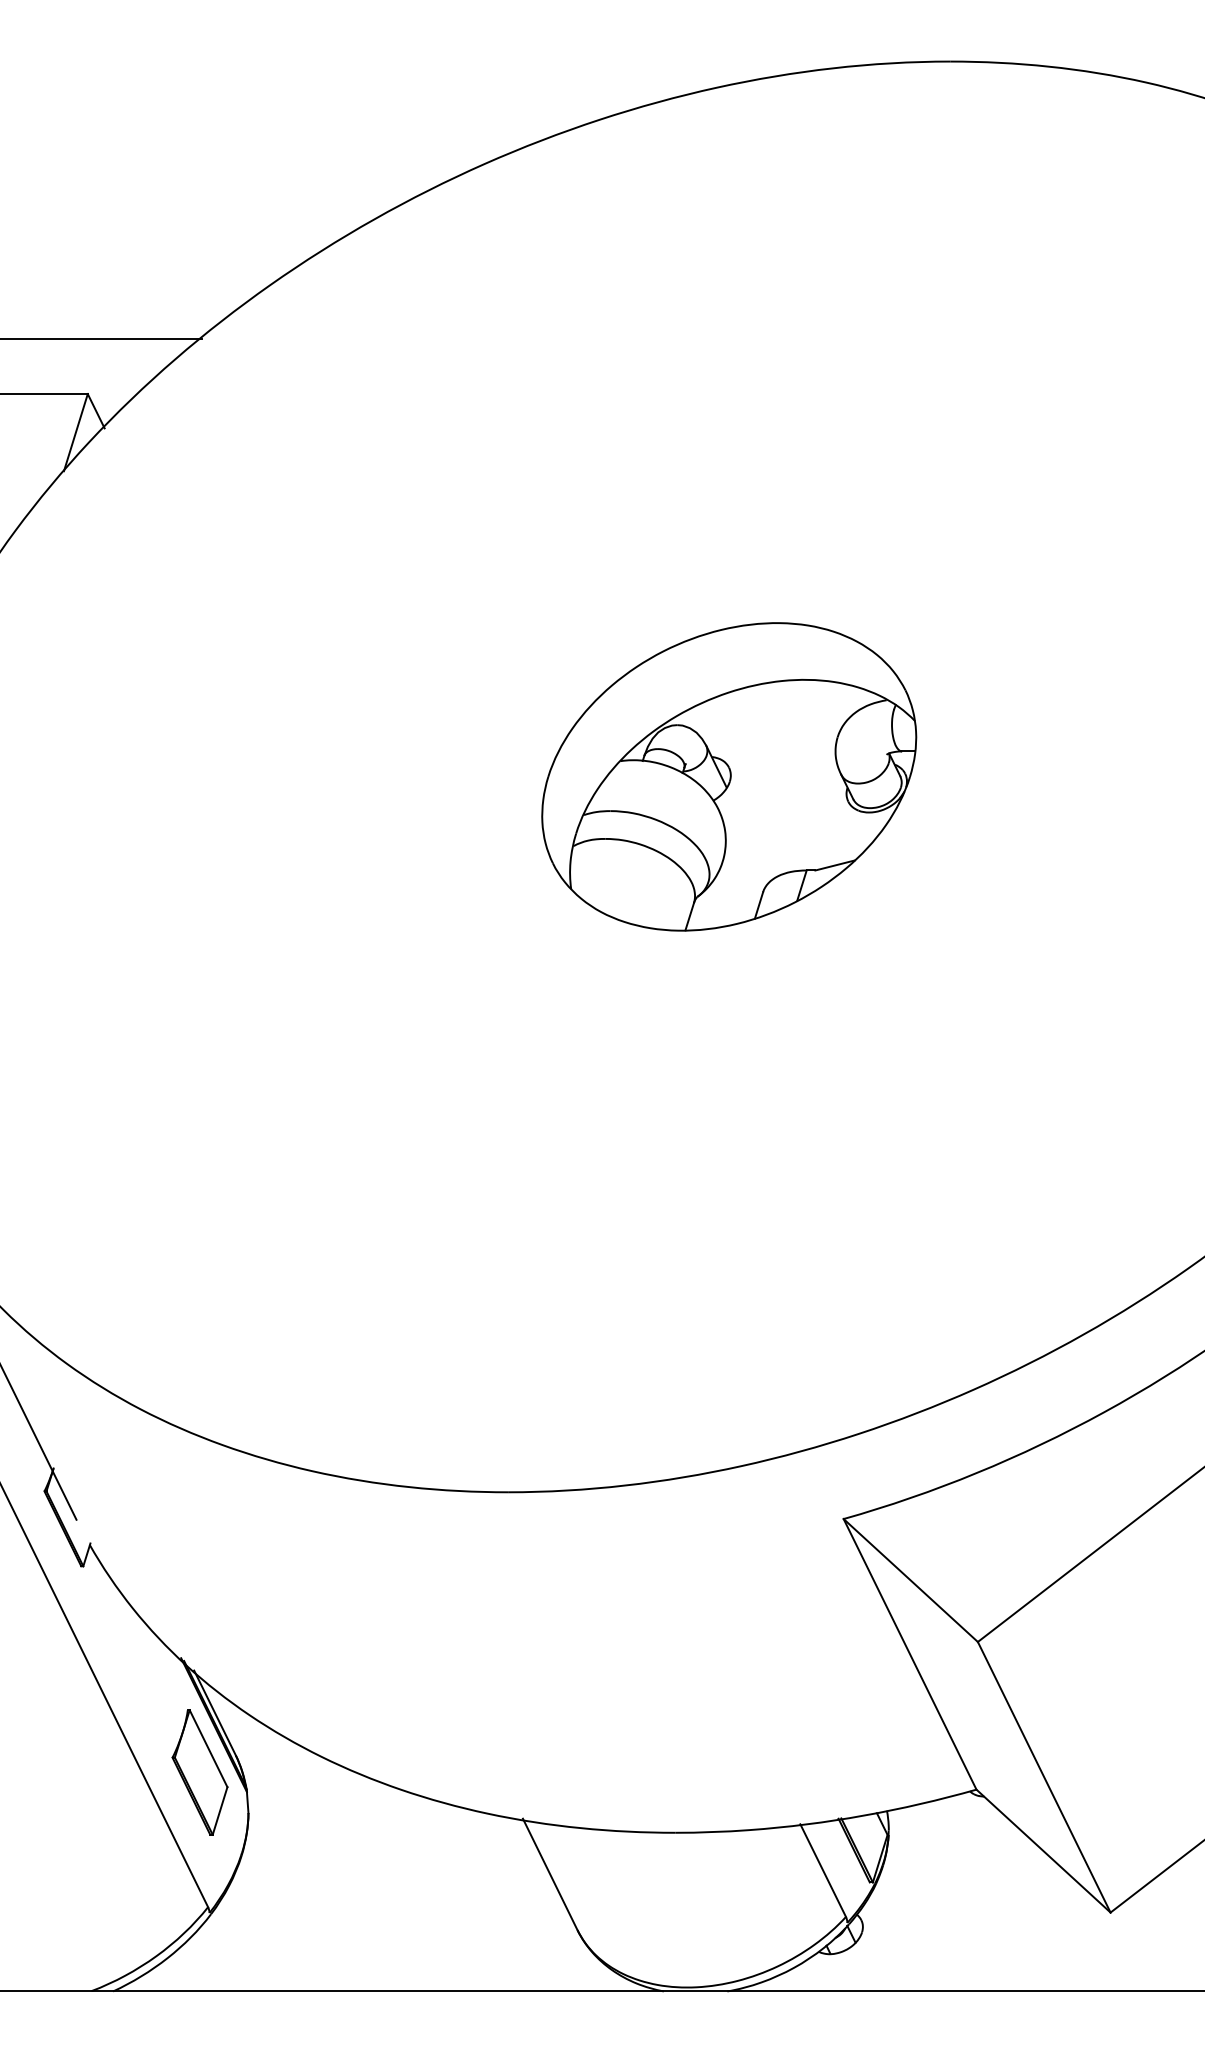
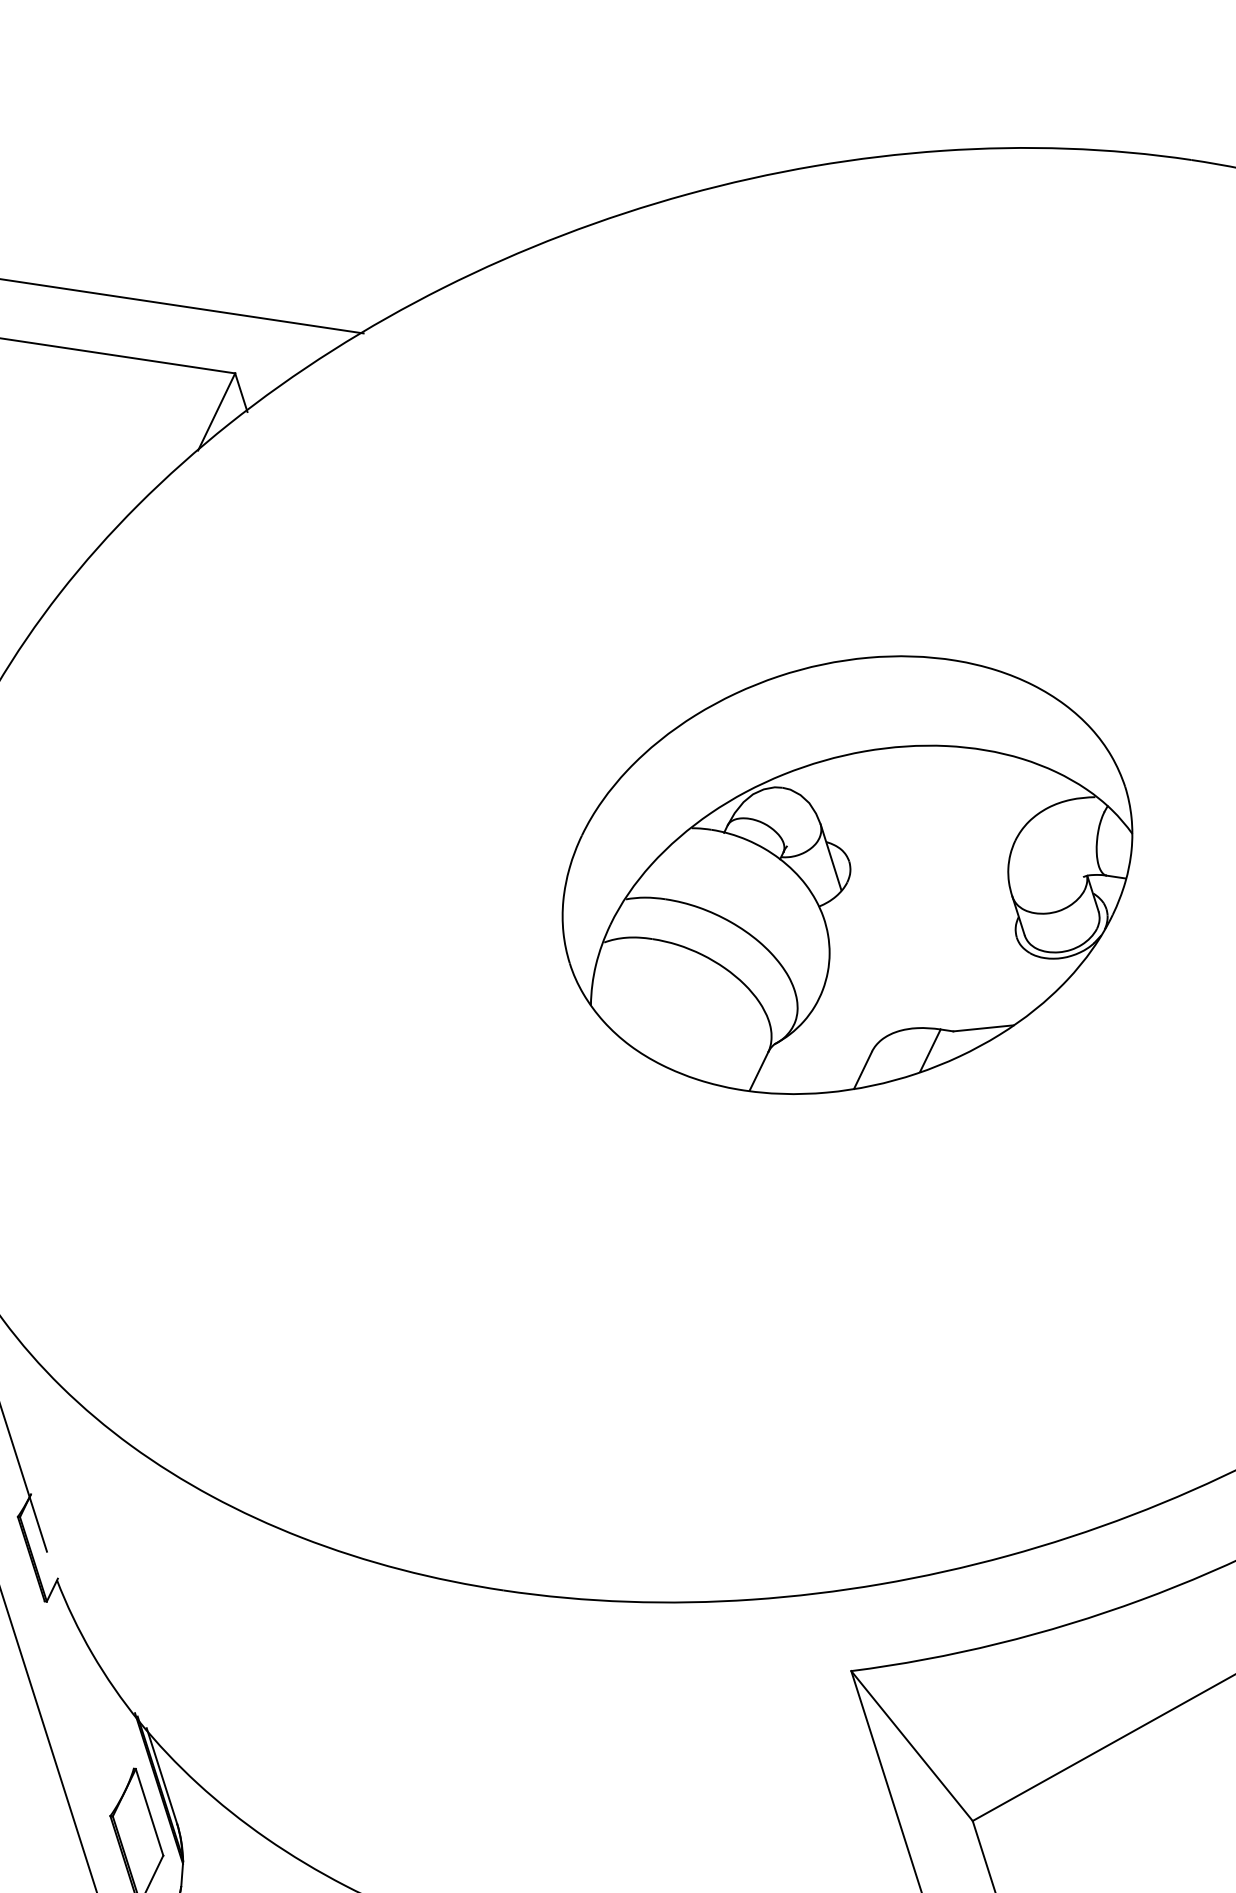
part: (729, 776) -> (847, 874), size x1.4

